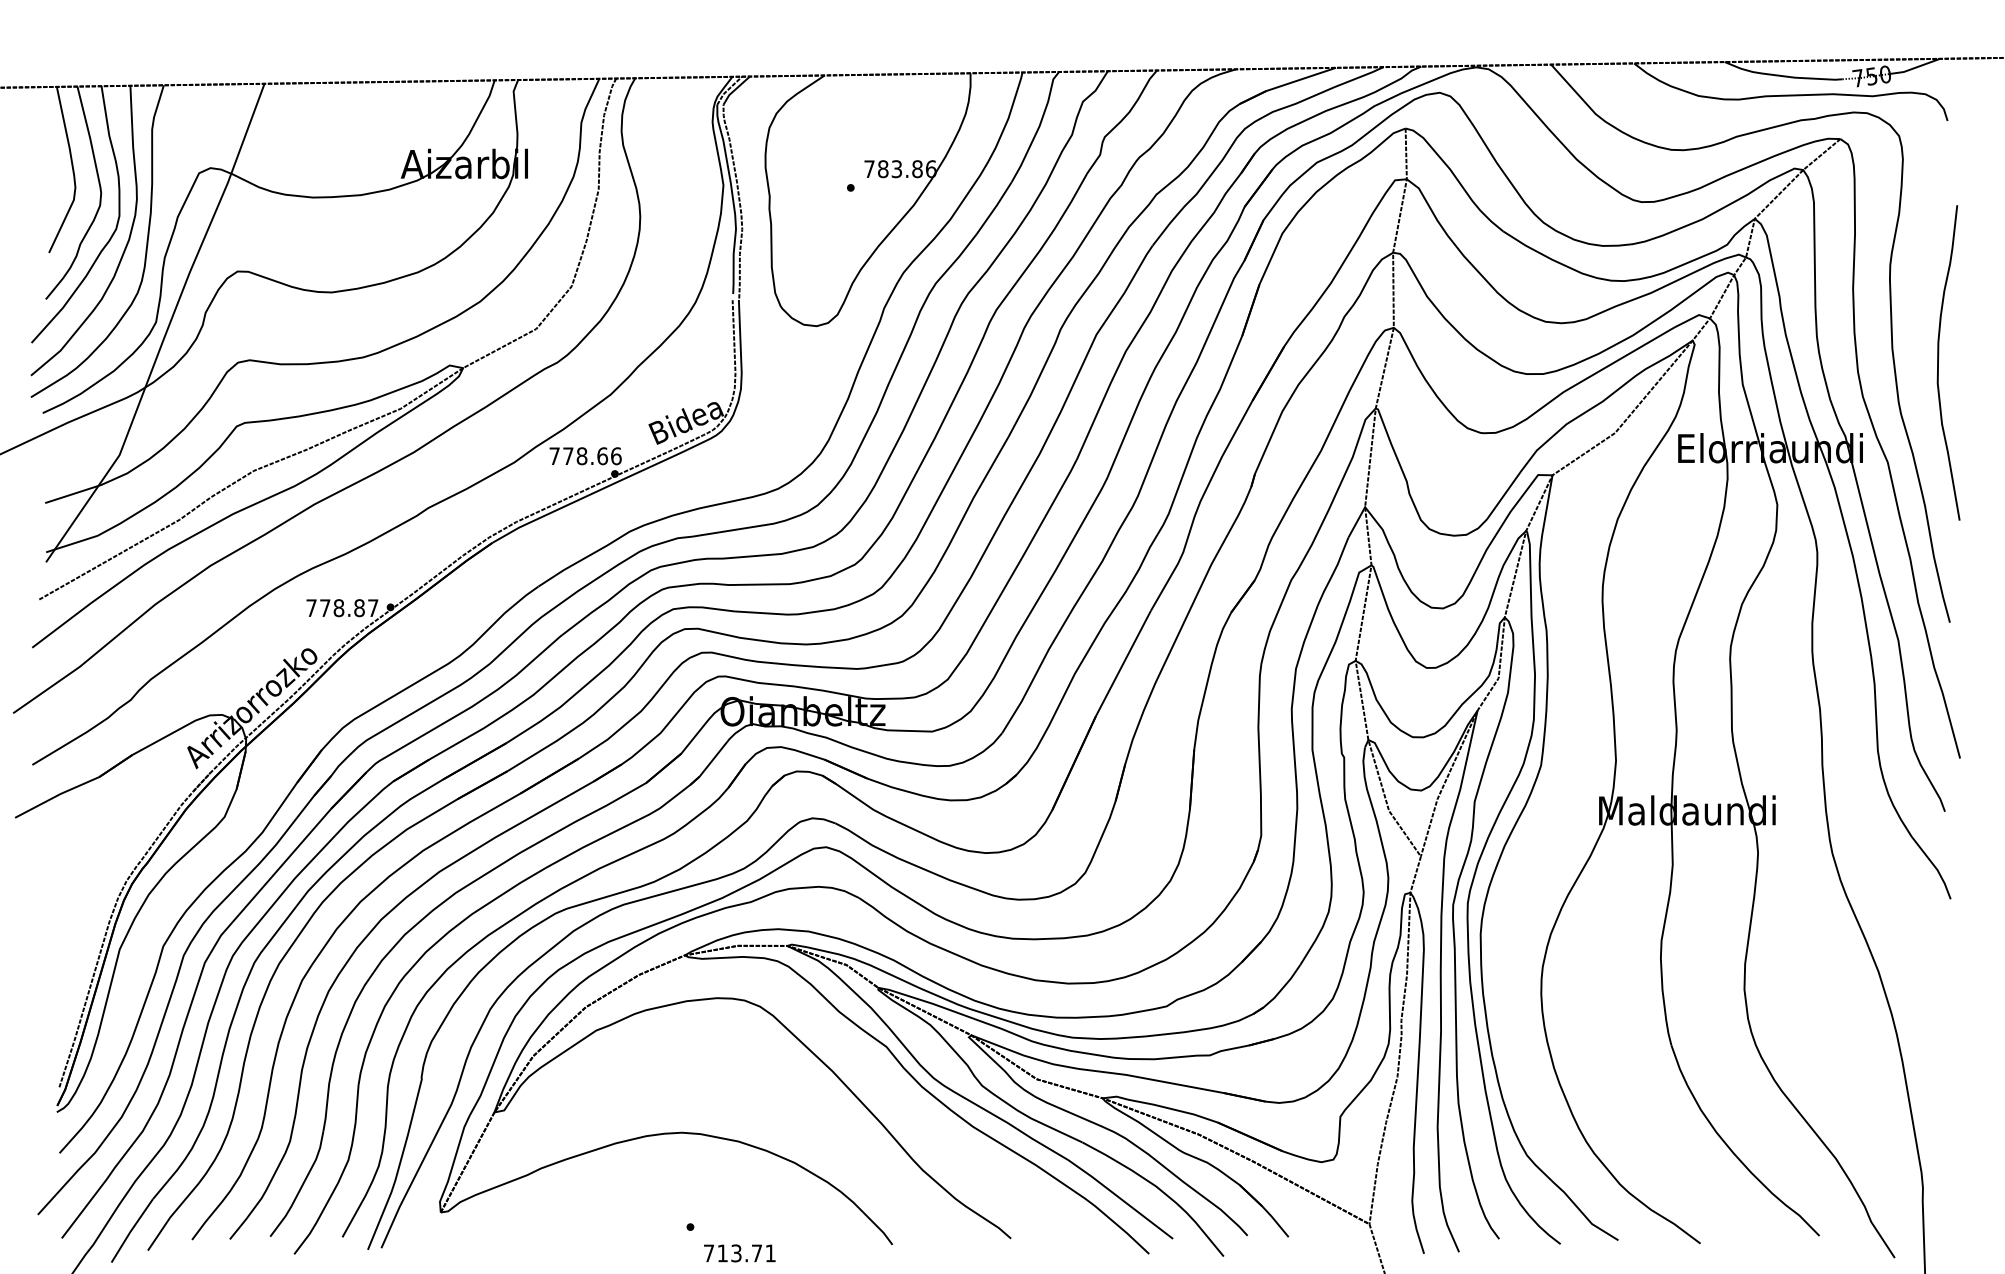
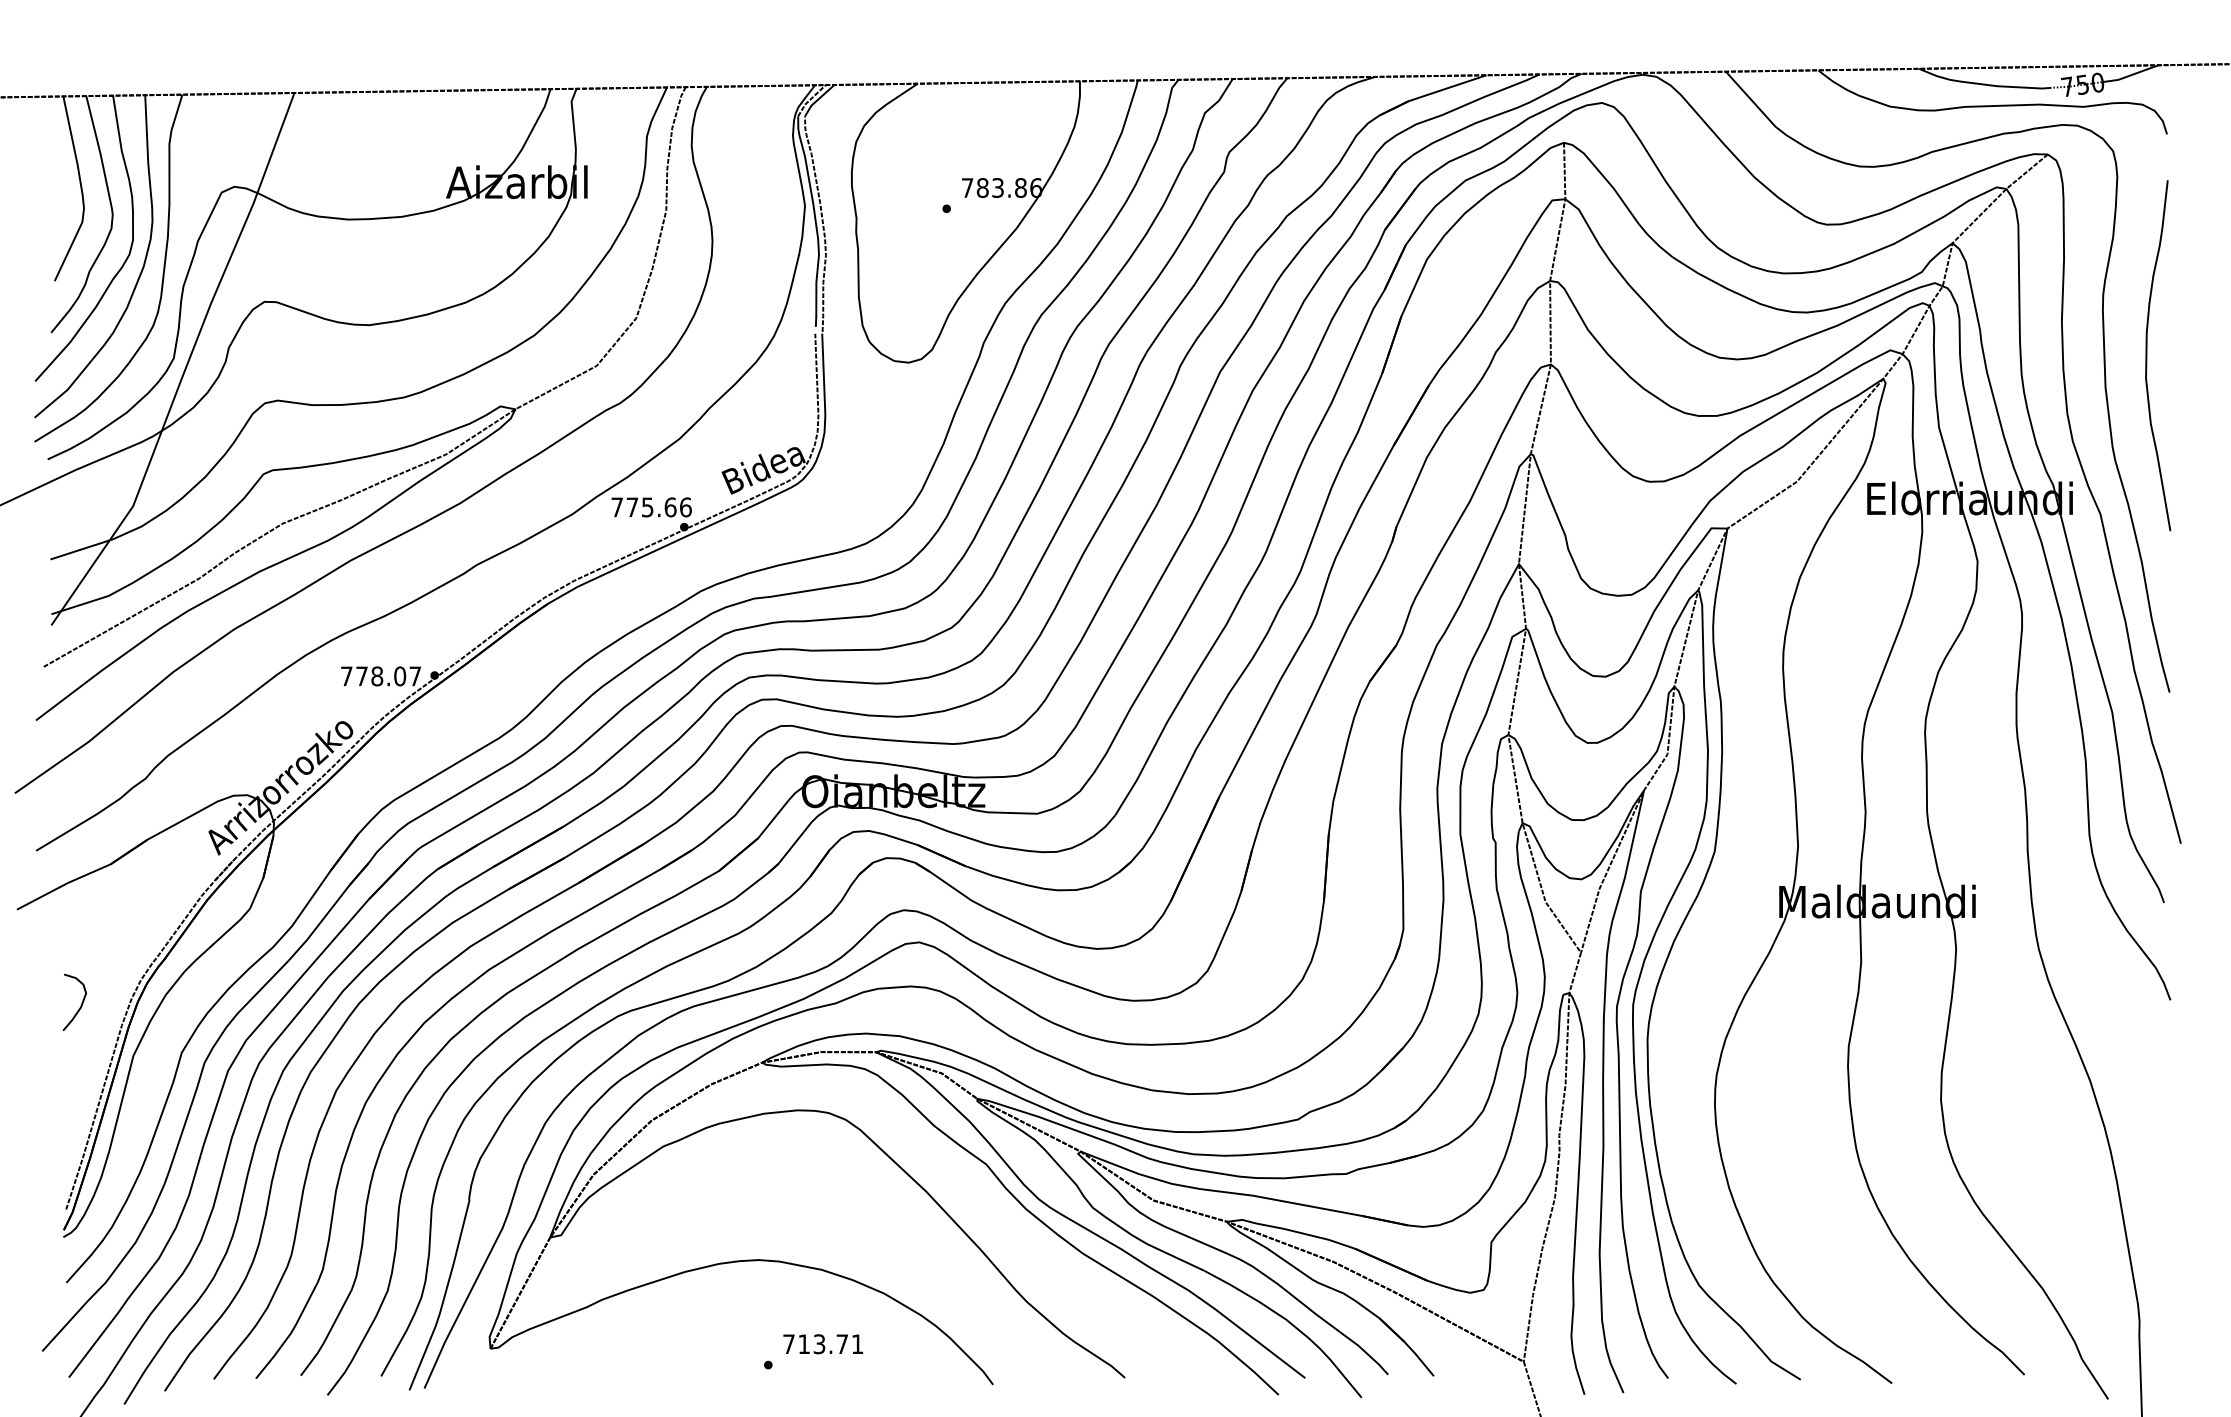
curve: (1938, 362) -> (2146, 355), moved
text: (581, 456) -> (647, 507), 778.66 -> 775.66
text: (359, 607) -> (400, 675), 778.87 -> 778.07
curve: (72, 902) -> (80, 1003), added
text: (739, 1253) -> (822, 1344), moved

